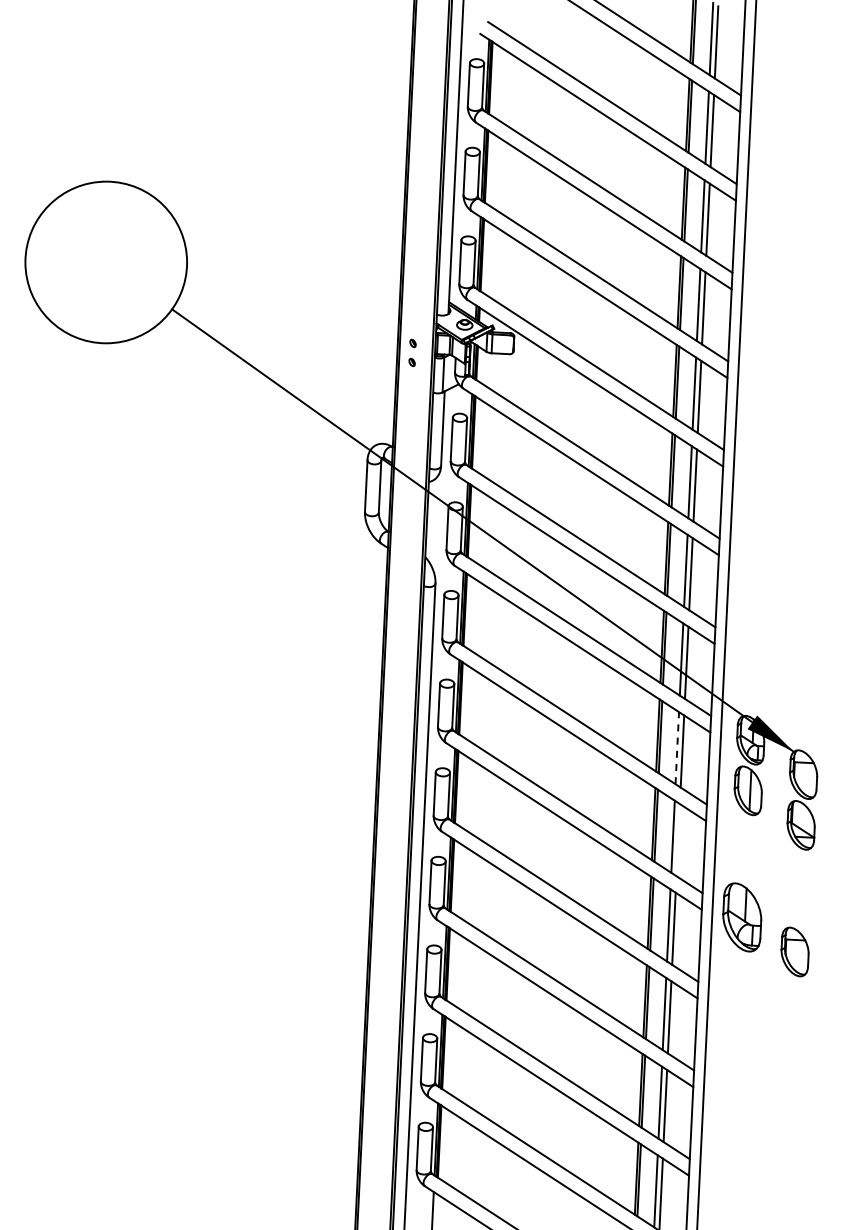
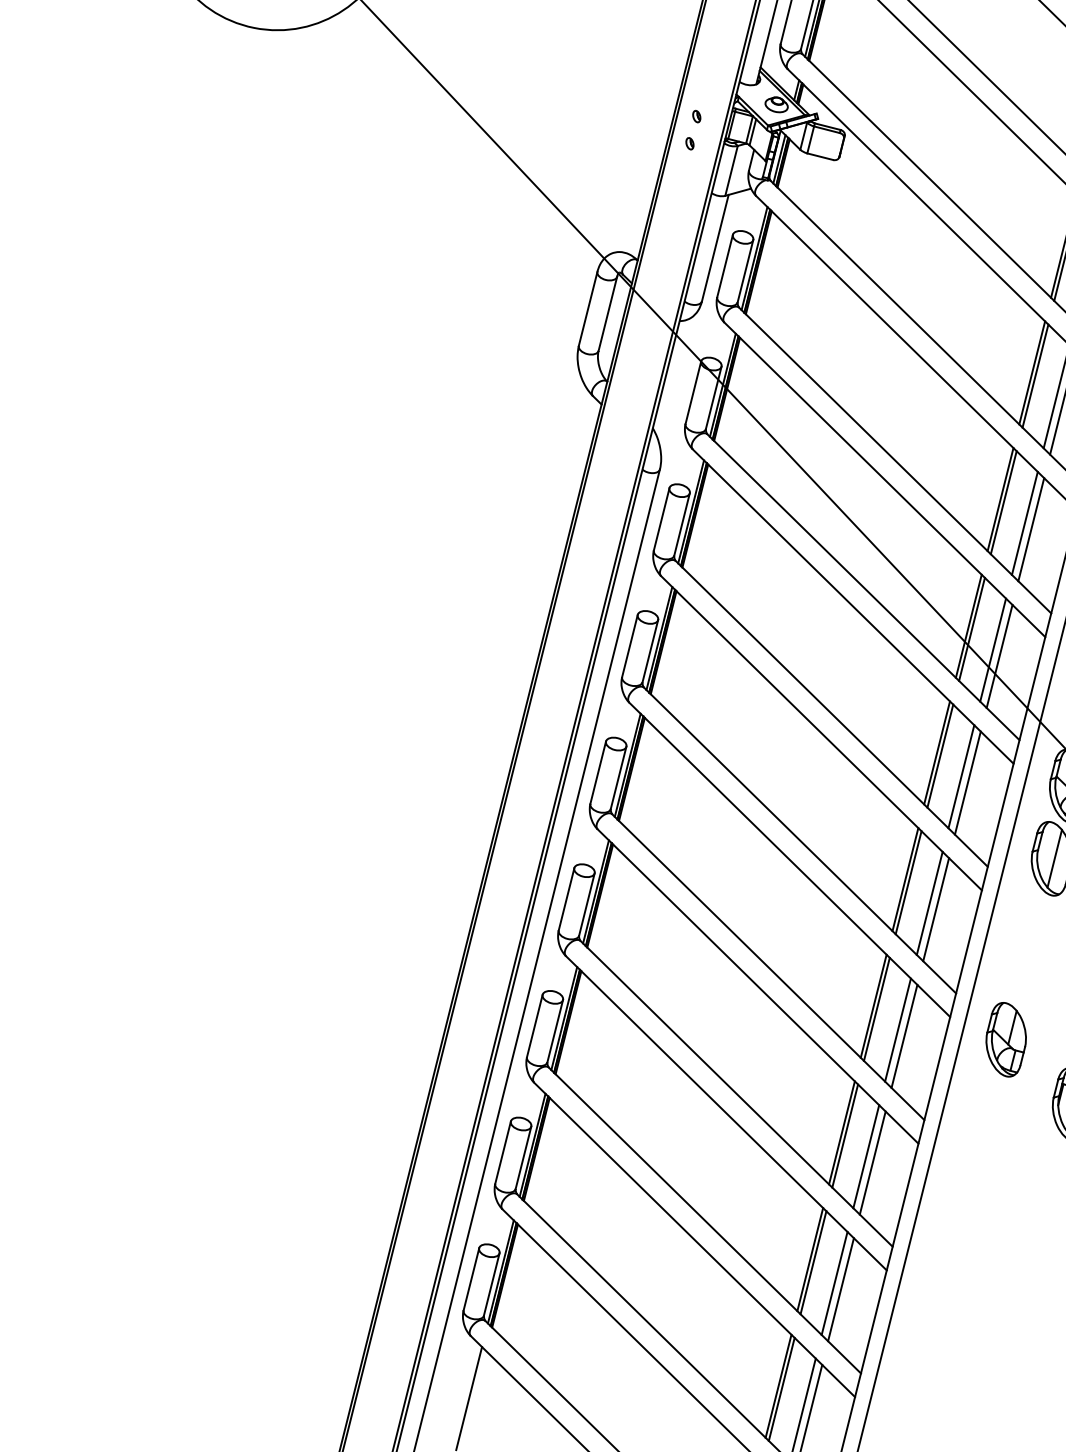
line: (677, 747) -> (961, 775), dashed -> solid
line: (677, 840) -> (935, 910), added
part: (741, 917) -> (1005, 1039), size x0.71

